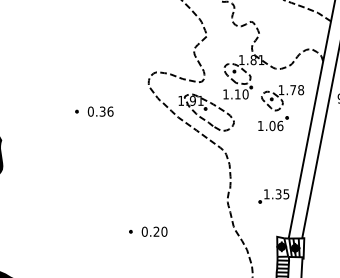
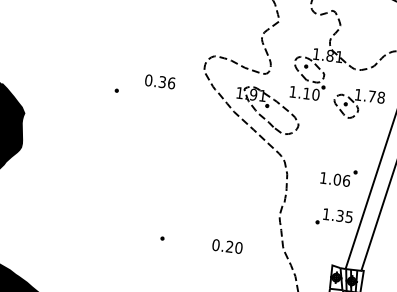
text: (100, 111) -> (159, 81), moved
part: (273, 123) -> (338, 177), moved
text: (154, 231) -> (227, 246), moved

